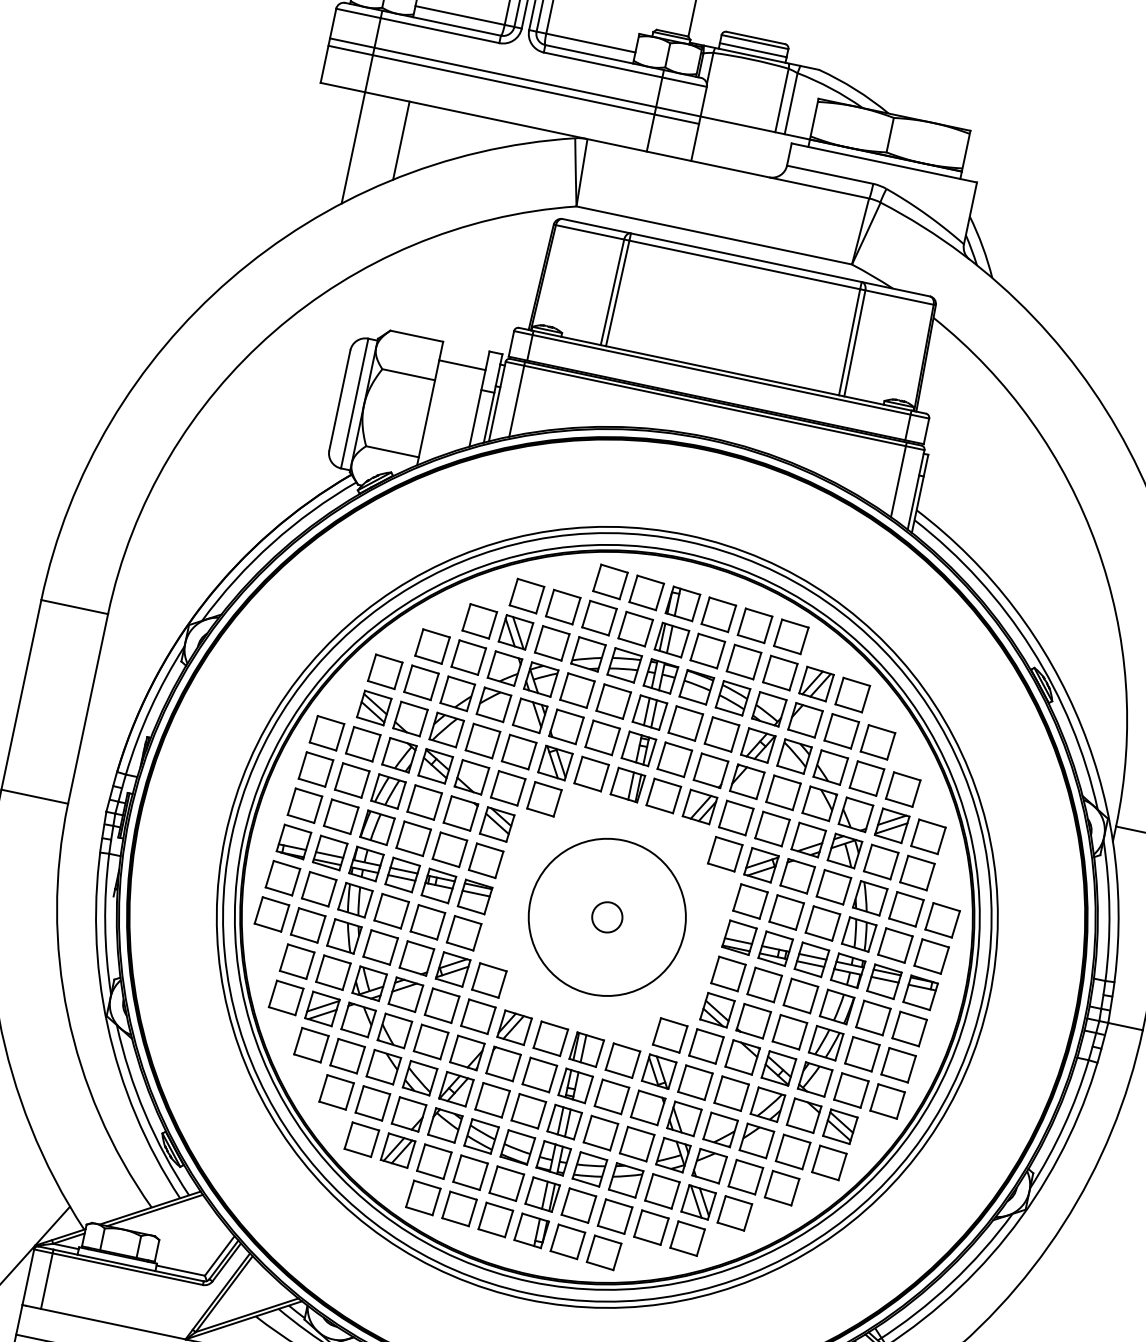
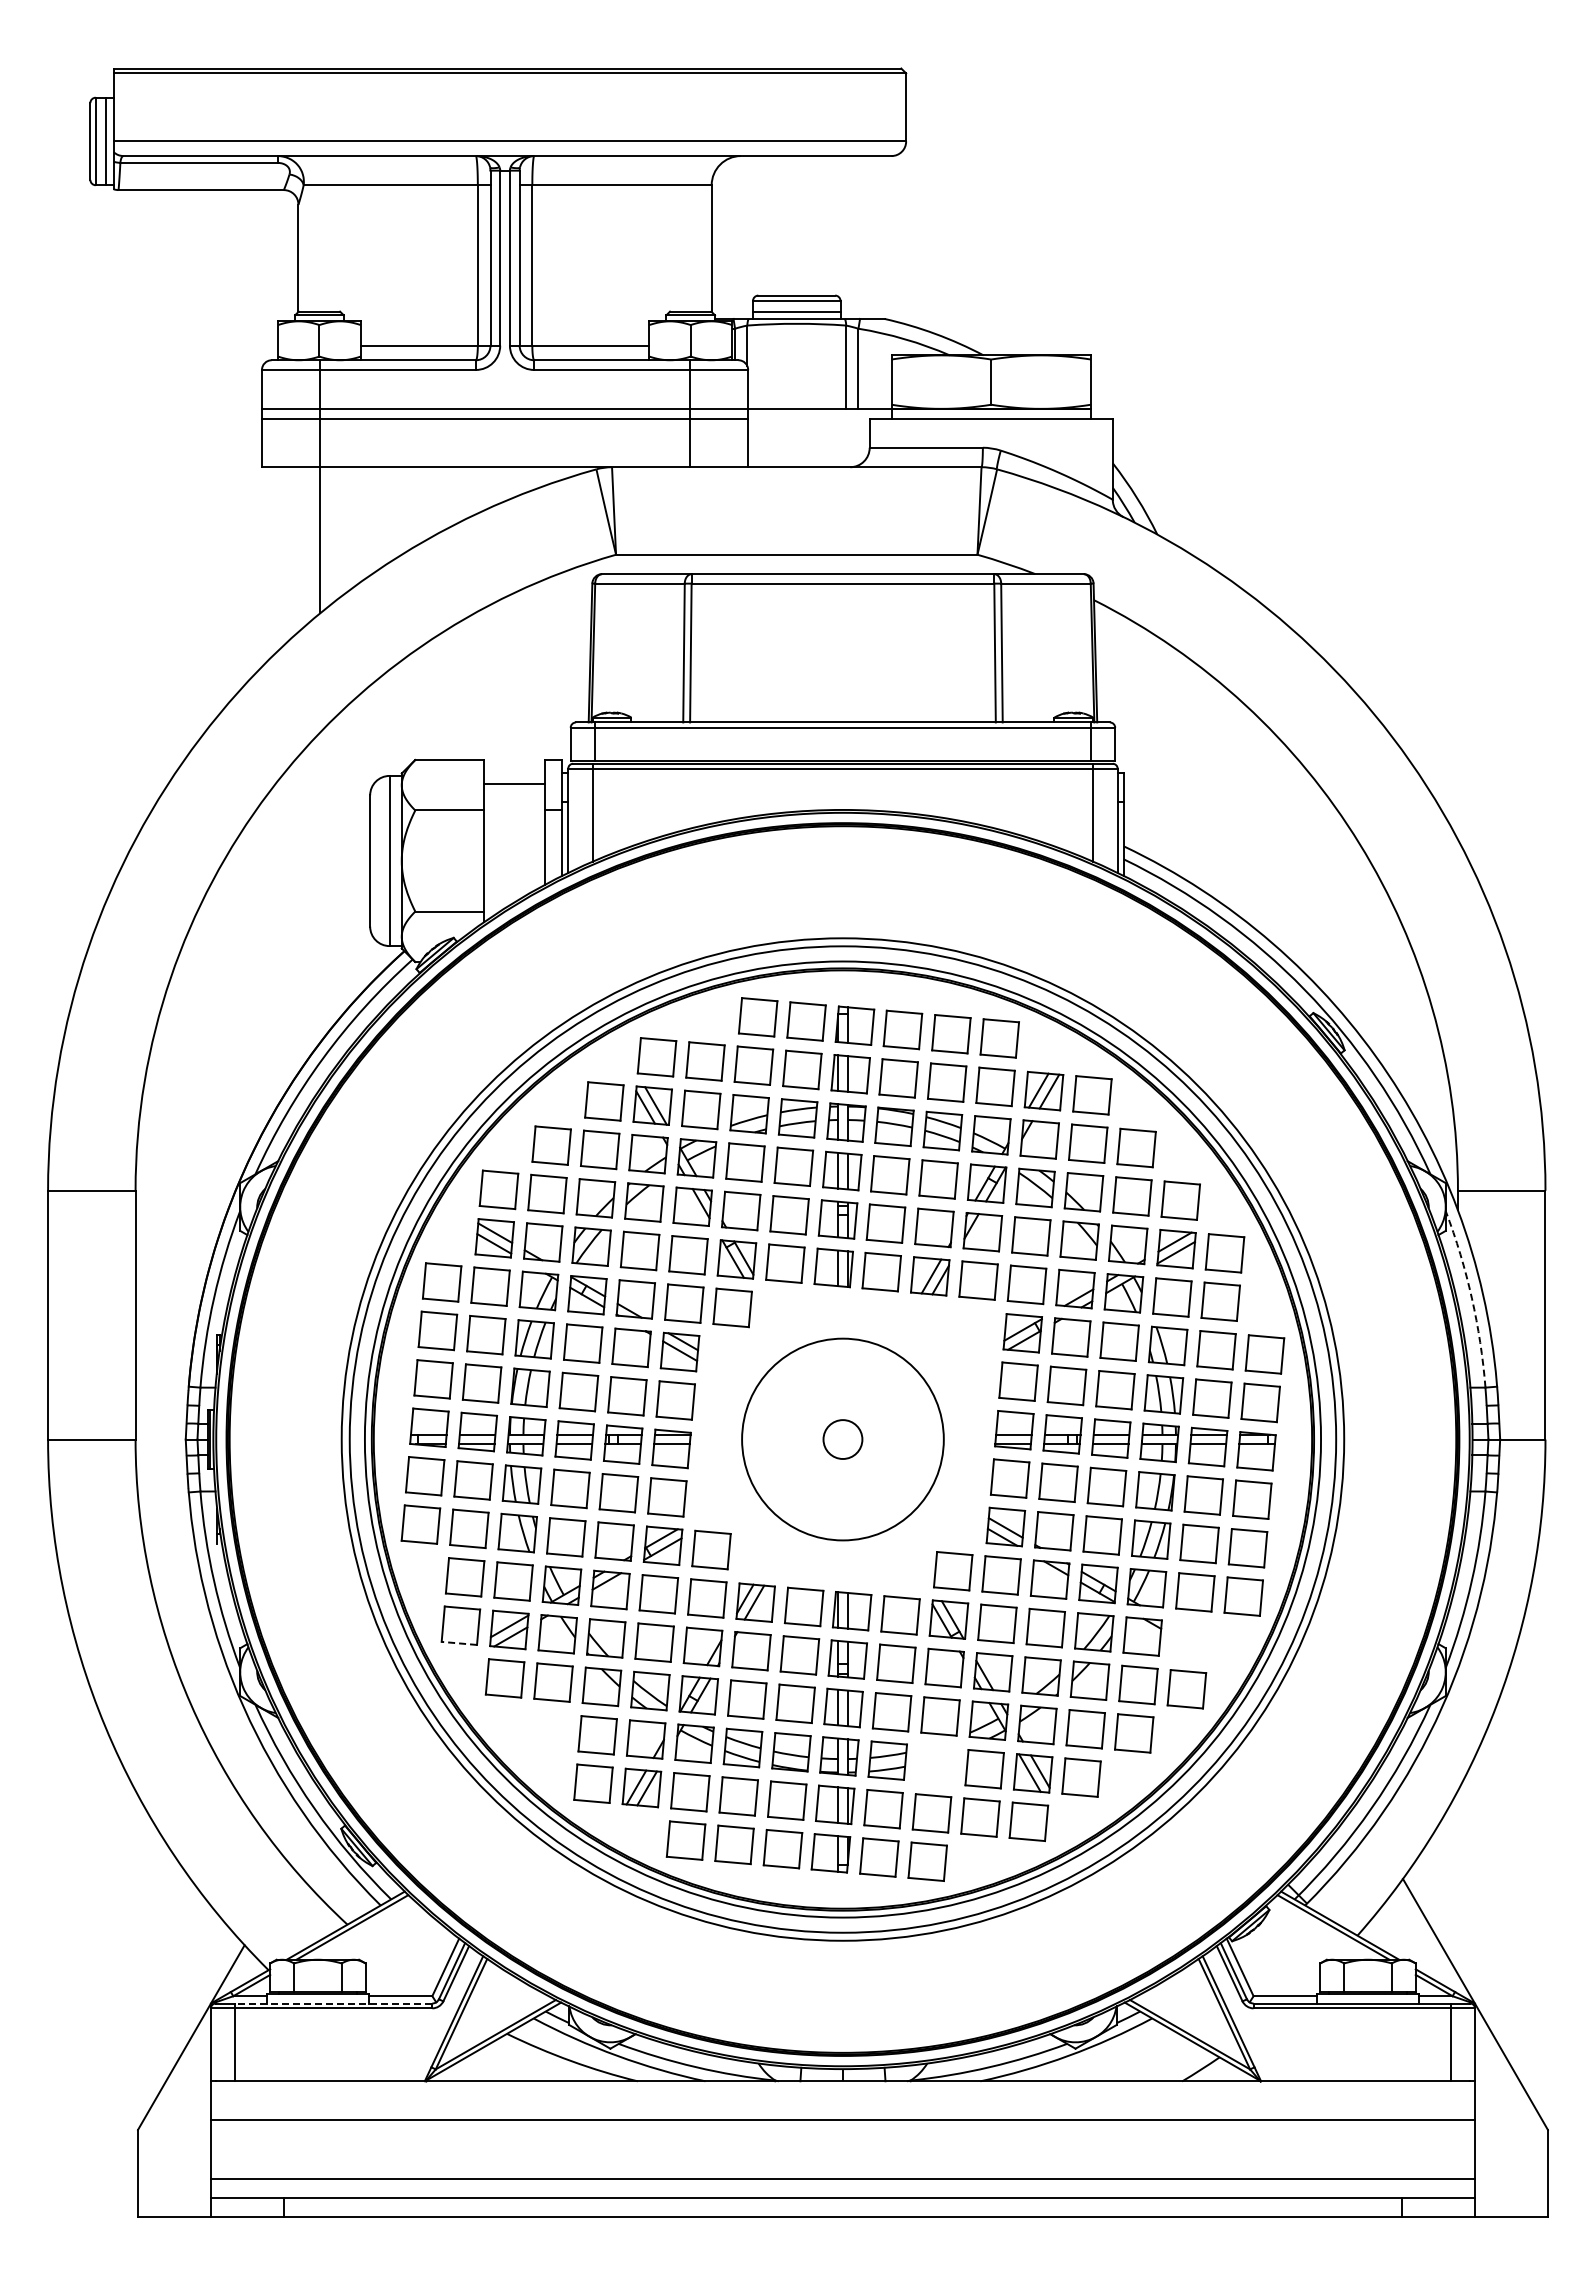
line: (401, 140) -> (378, 518), removed
part: (725, 853) -> (974, 1328), removed
arc: (1109, 910) -> (1471, 1298), solid -> dashed
line: (282, 1011) -> (459, 1643), solid -> dashed
part: (336, 1092) -> (549, 1730), removed
part: (839, 1126) -> (1190, 1640), removed
part: (626, 1180) -> (936, 1764), removed
line: (128, 1265) -> (333, 2003), solid -> dashed

